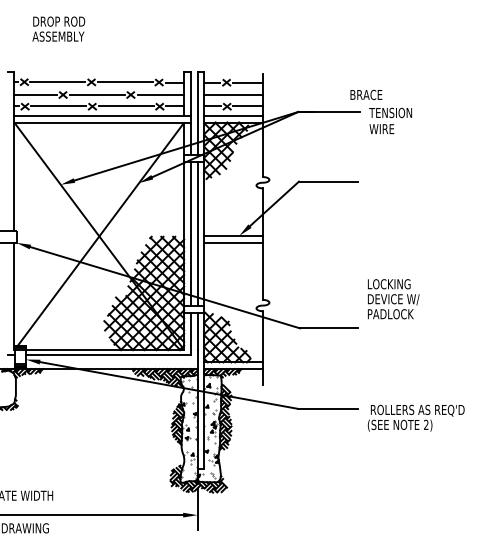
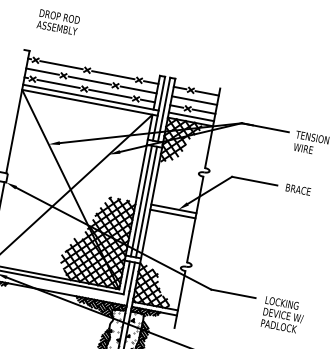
text: (58, 28) -> (58, 21), moved
text: (366, 94) -> (298, 189), moved
text: (393, 299) -> (283, 315), moved

